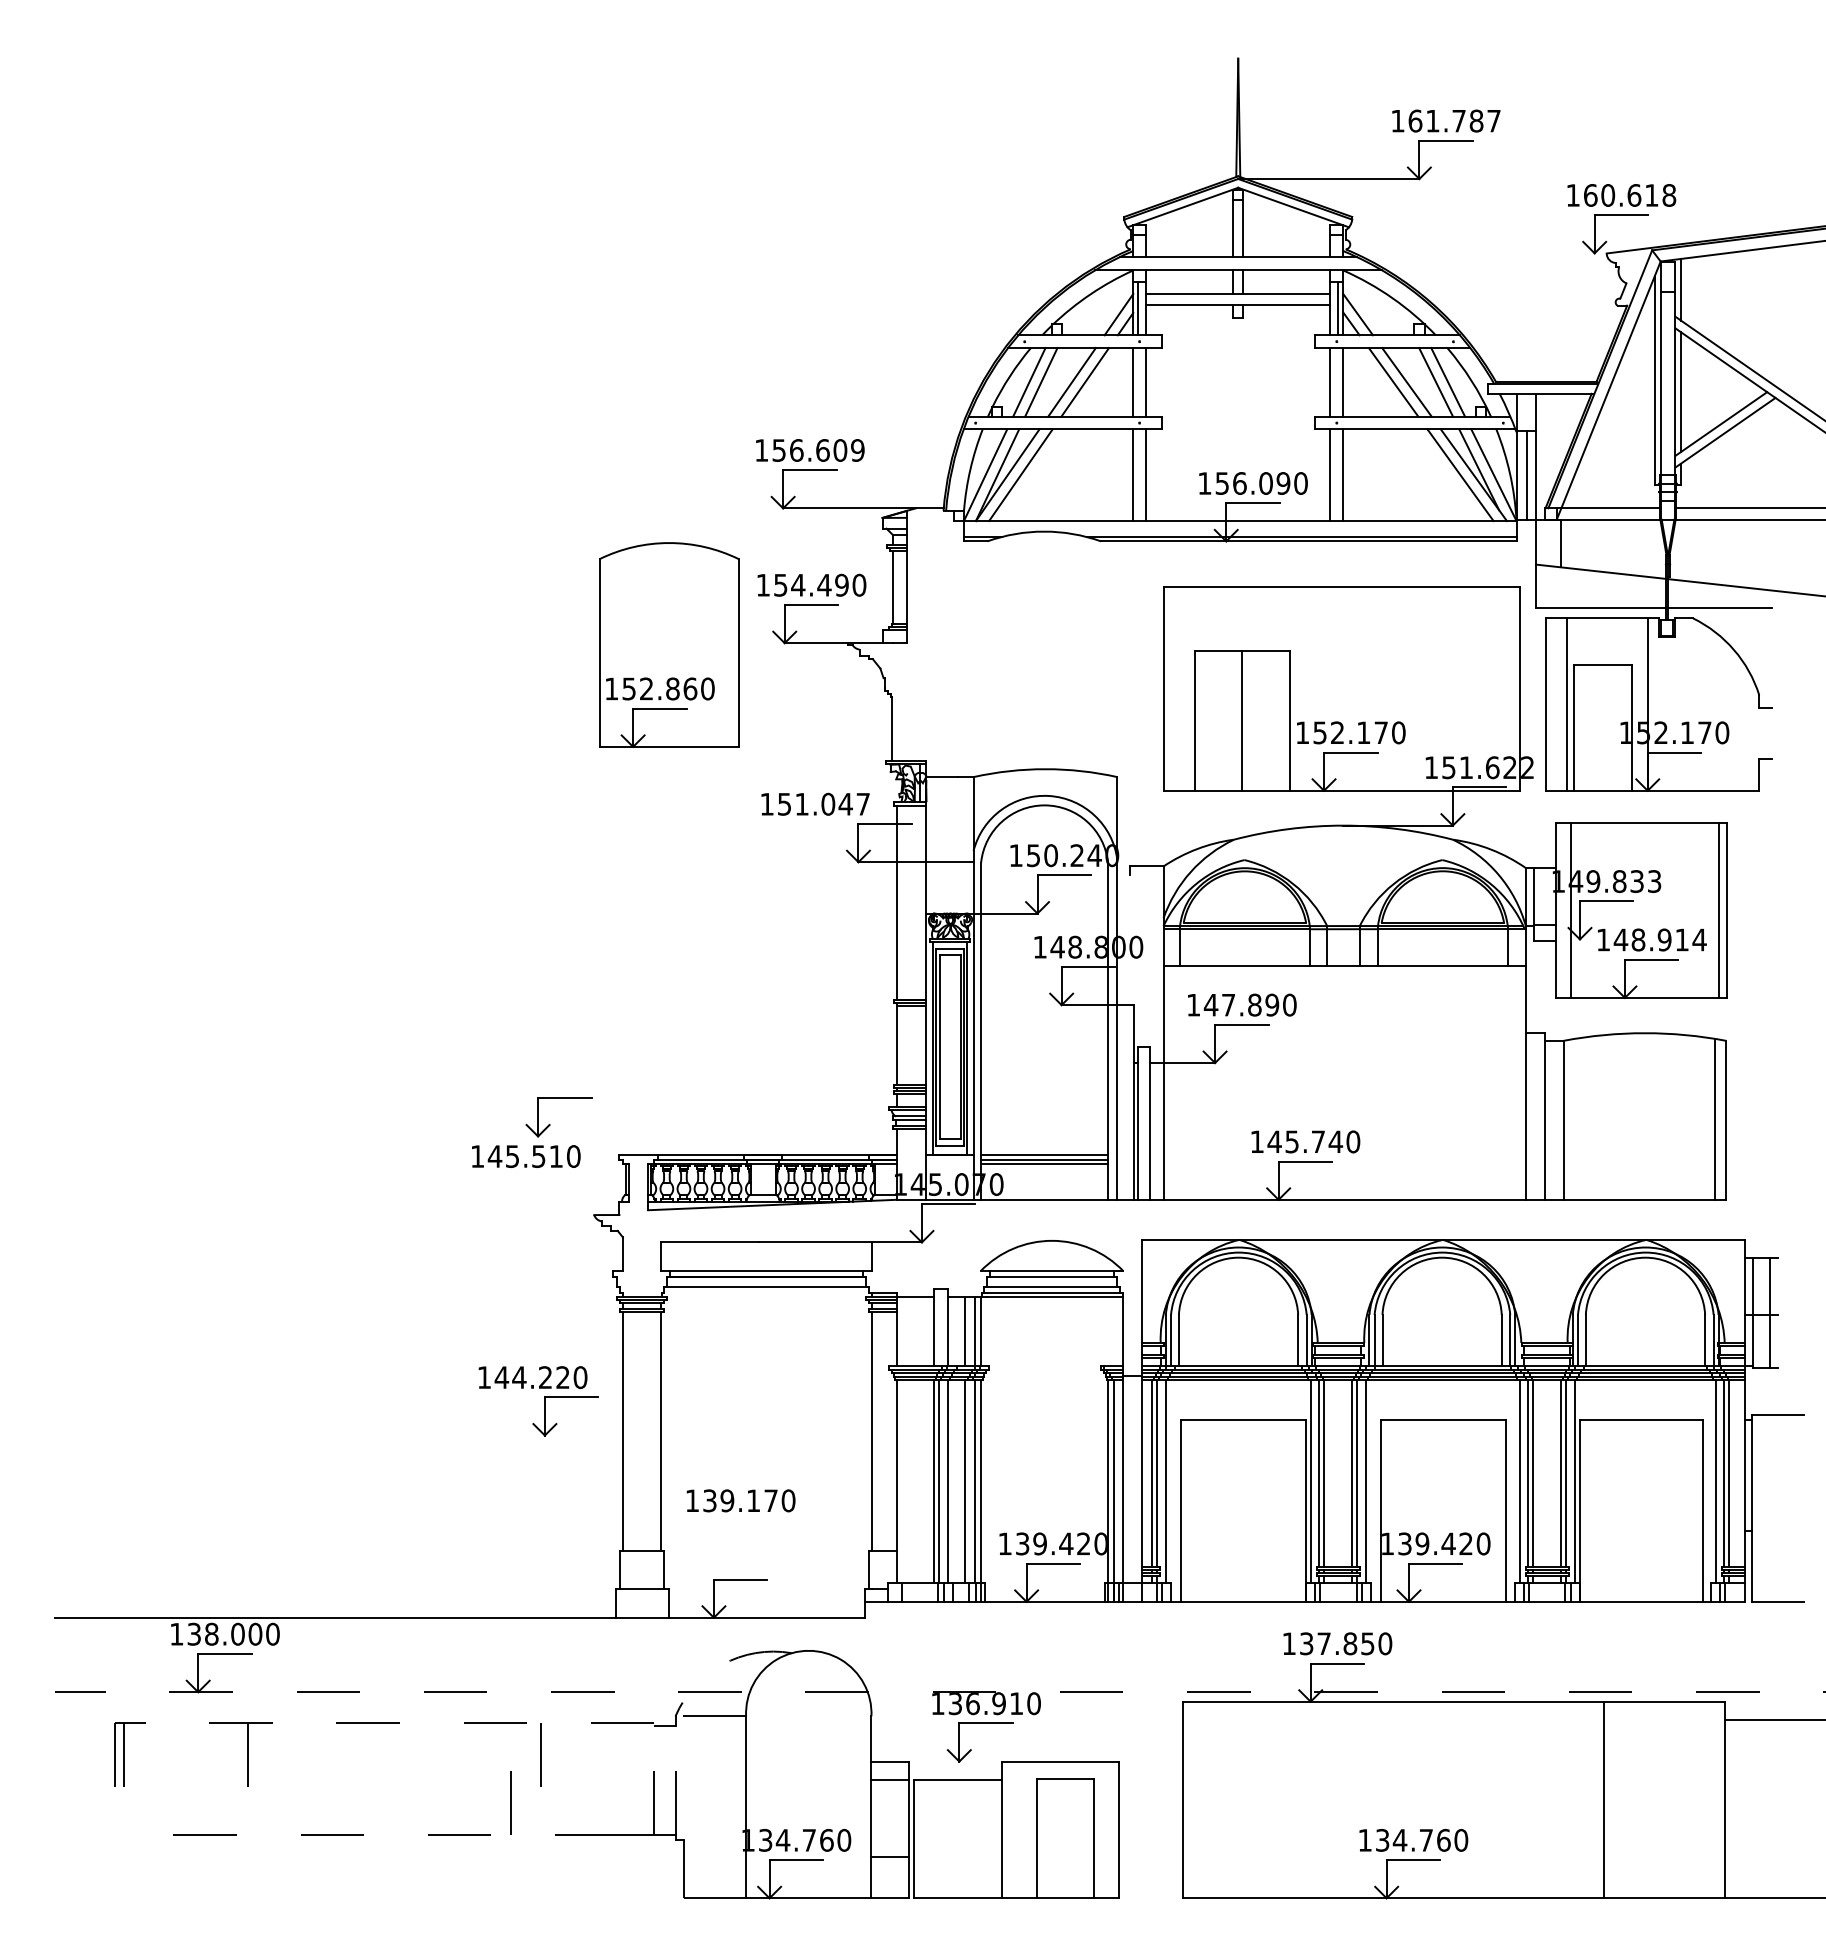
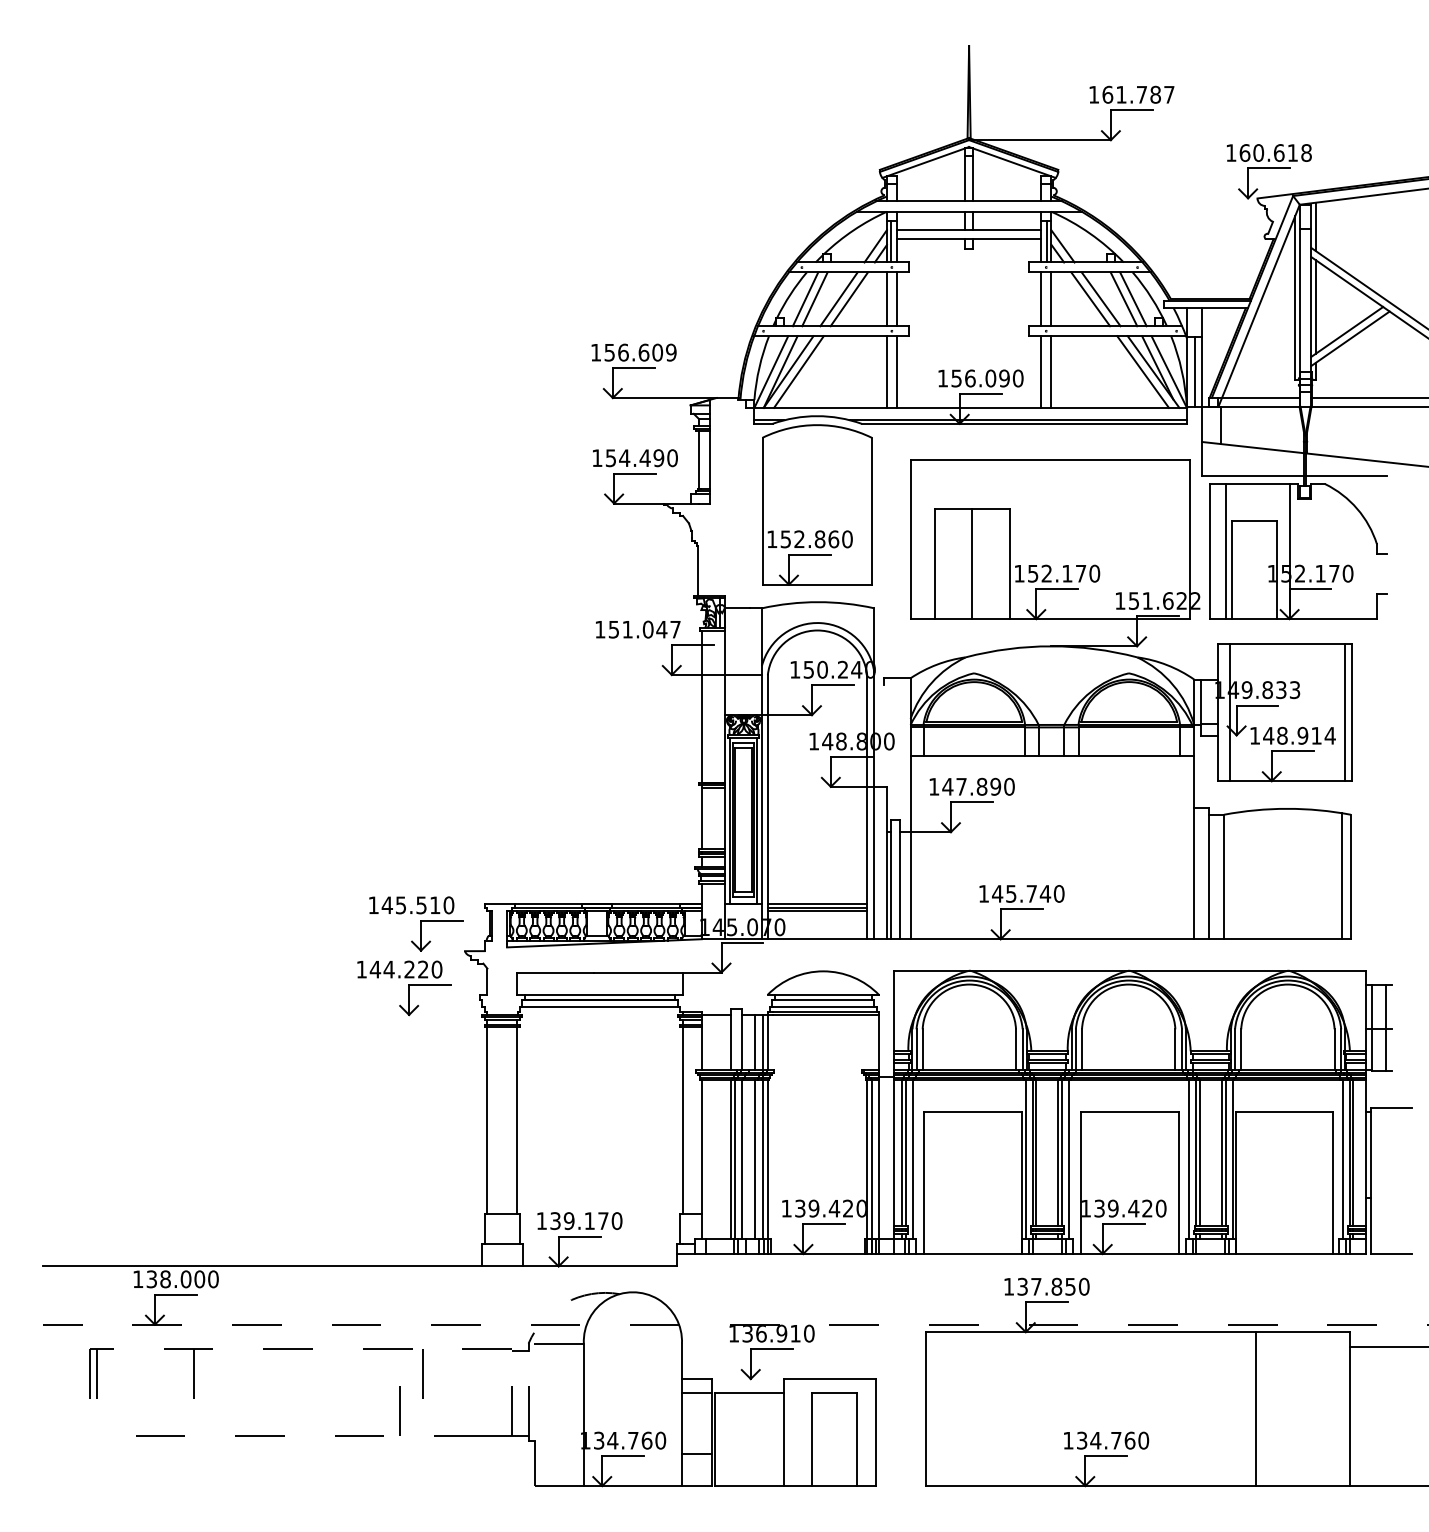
part: (669, 644) -> (817, 504), moved
part: (550, 1124) -> (430, 941), moved
part: (538, 1401) -> (404, 988), moved
text: (740, 1500) -> (579, 1220), moved

